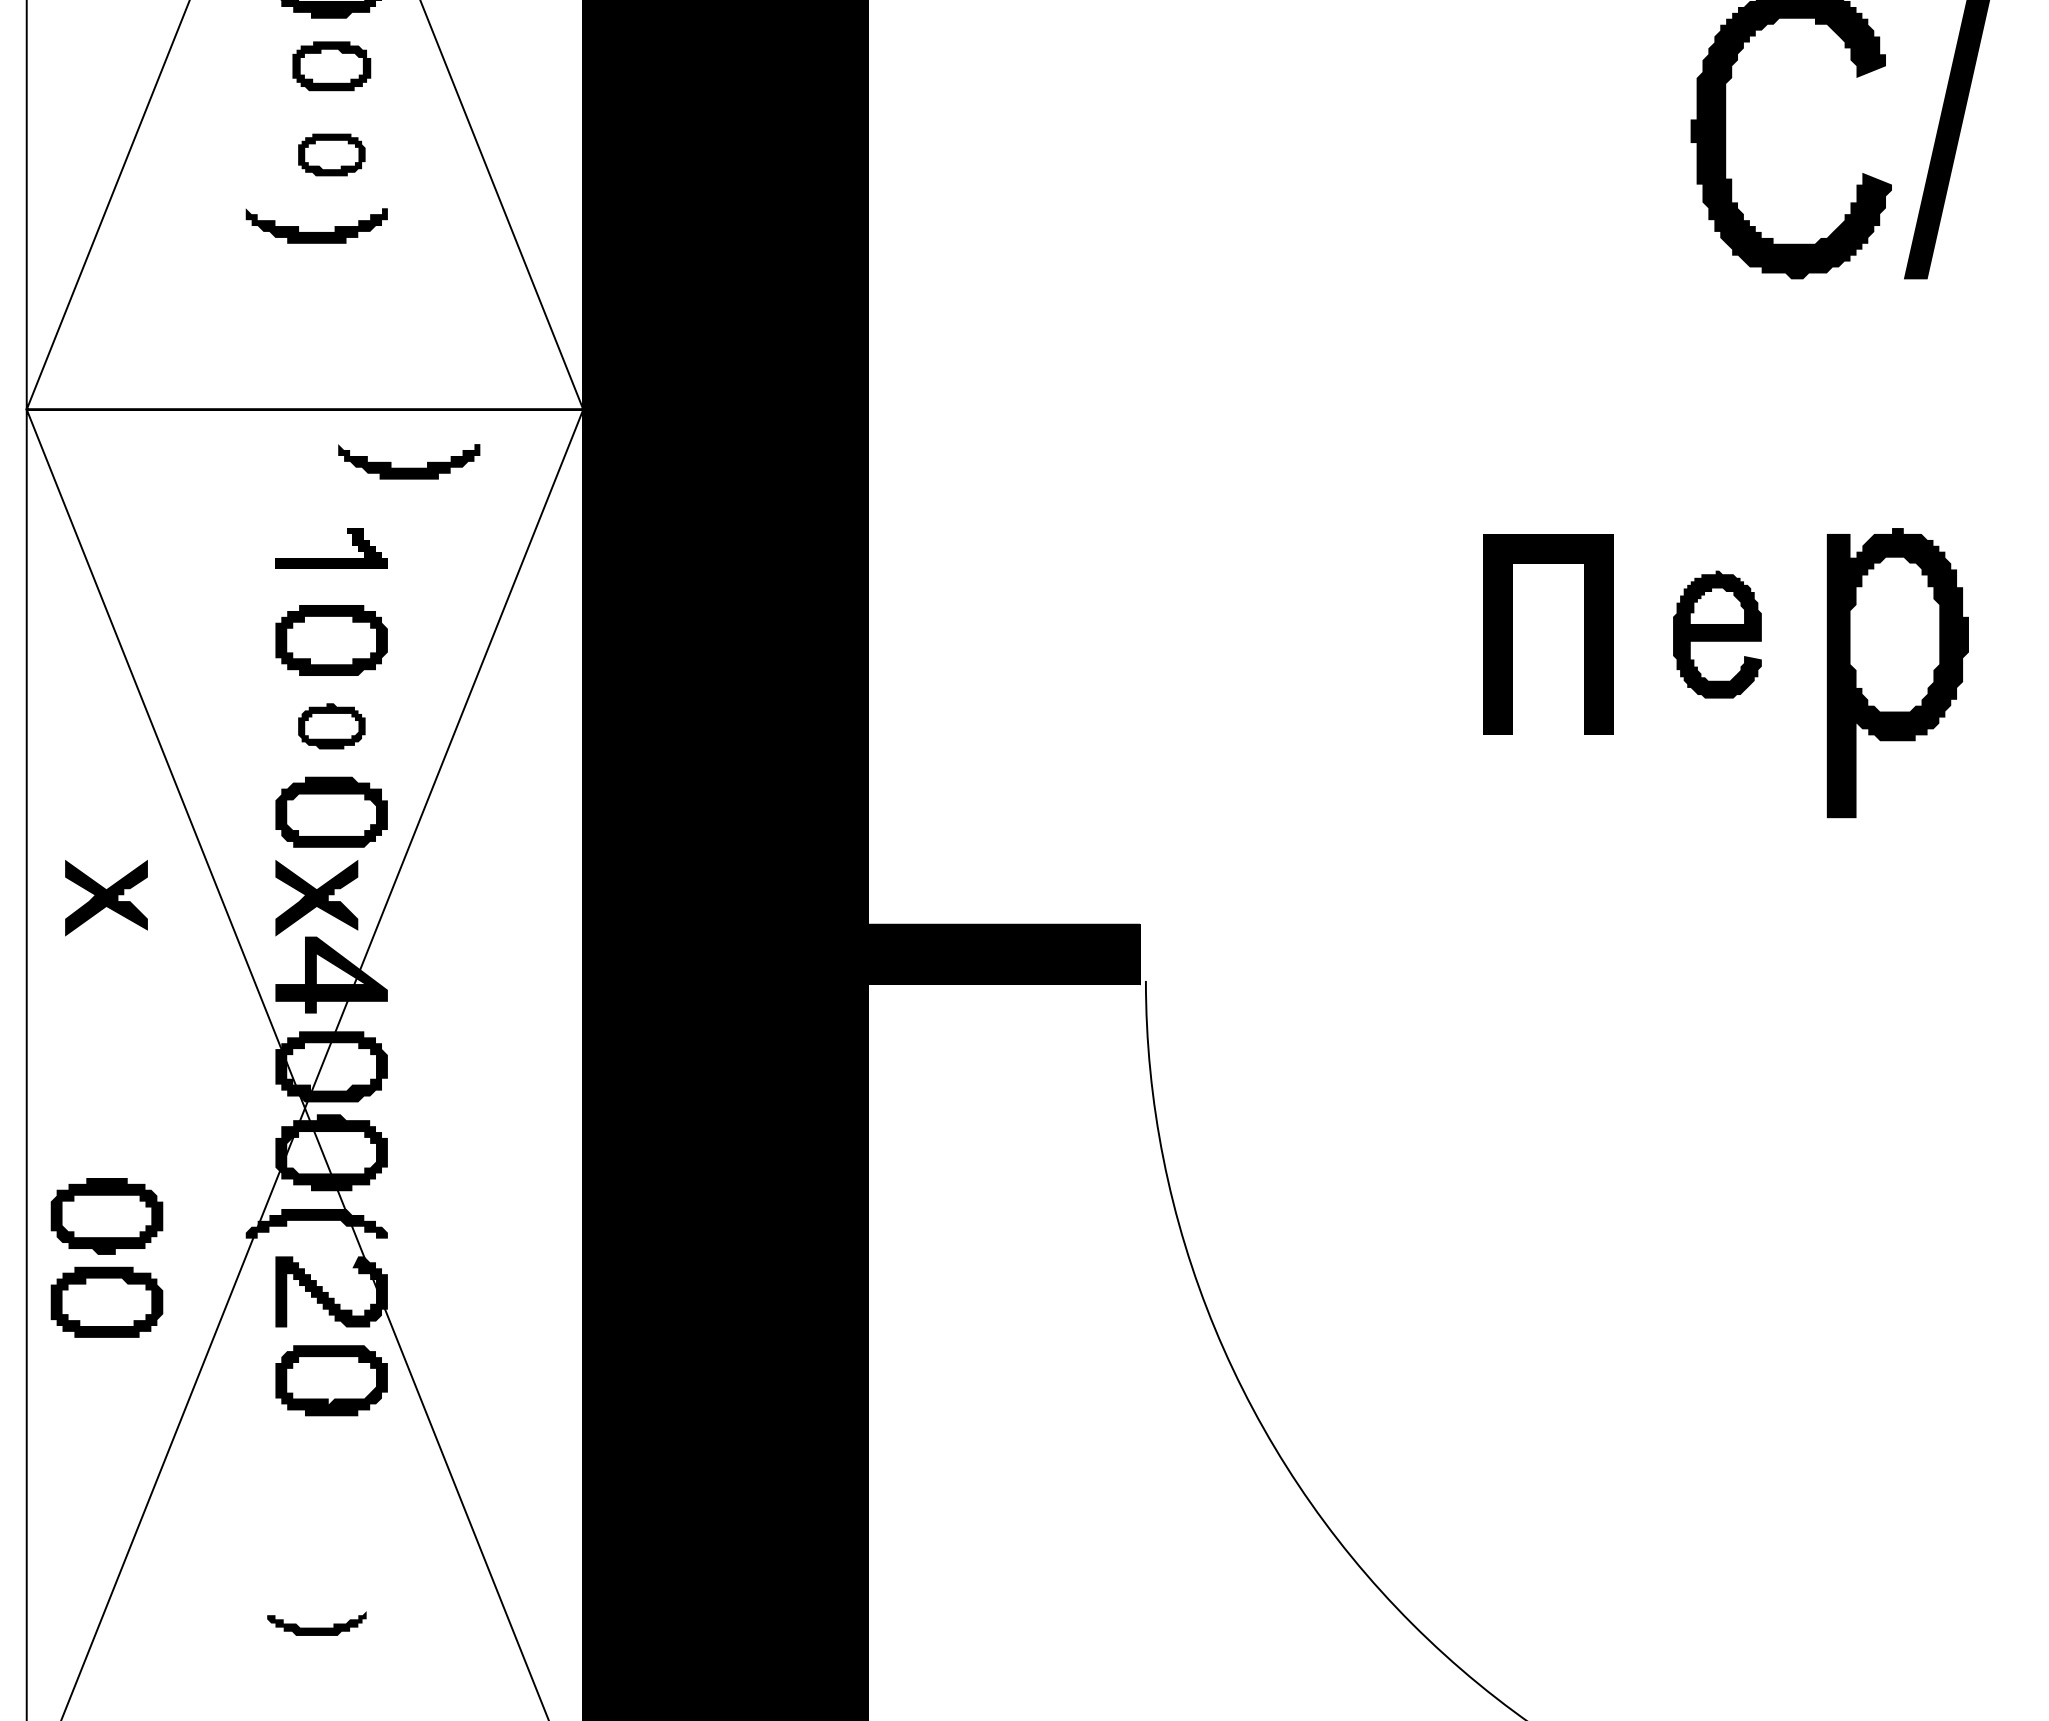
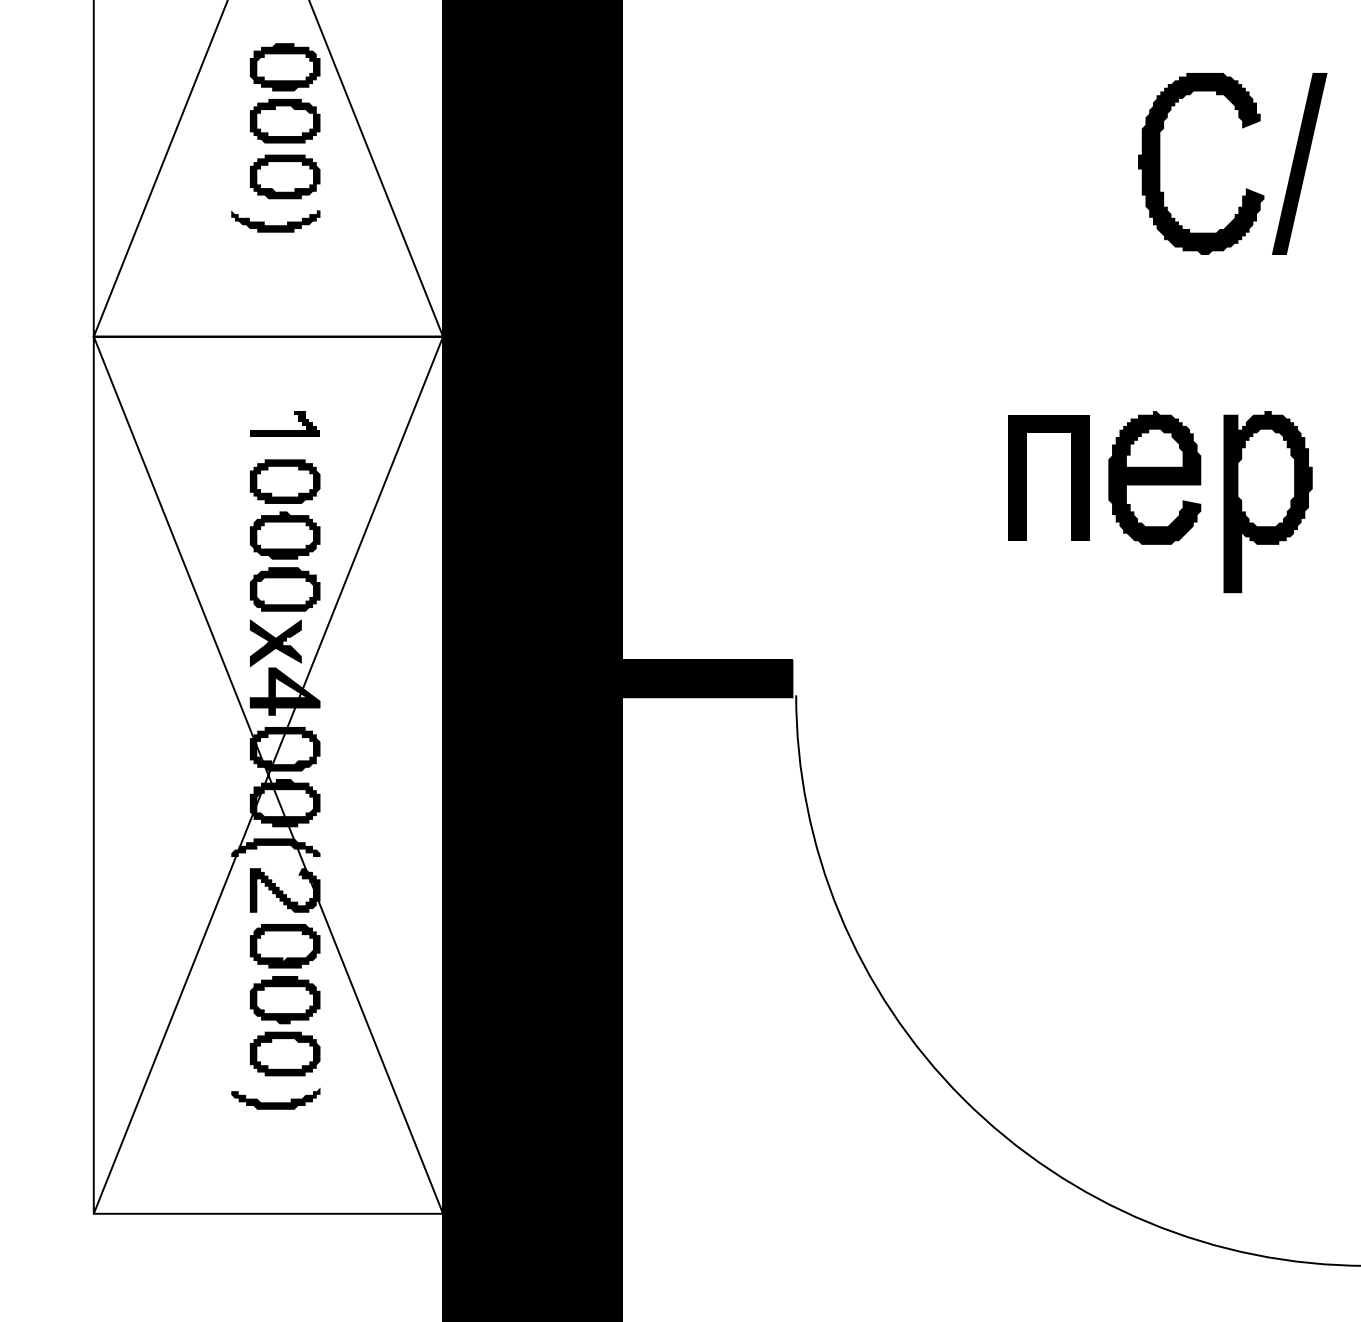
part: (332, 66) -> (285, 121), size x1.43
part: (332, 154) -> (285, 176), size x1.67
part: (408, 461) -> (333, 369), removed
part: (1716, 633) -> (1154, 477), size x1.67
part: (332, 726) -> (285, 535), size x1.67
part: (105, 898) -> (143, 643), removed
part: (107, 1258) -> (285, 1026), moved
part: (316, 1623) -> (275, 1098), size x1.43

